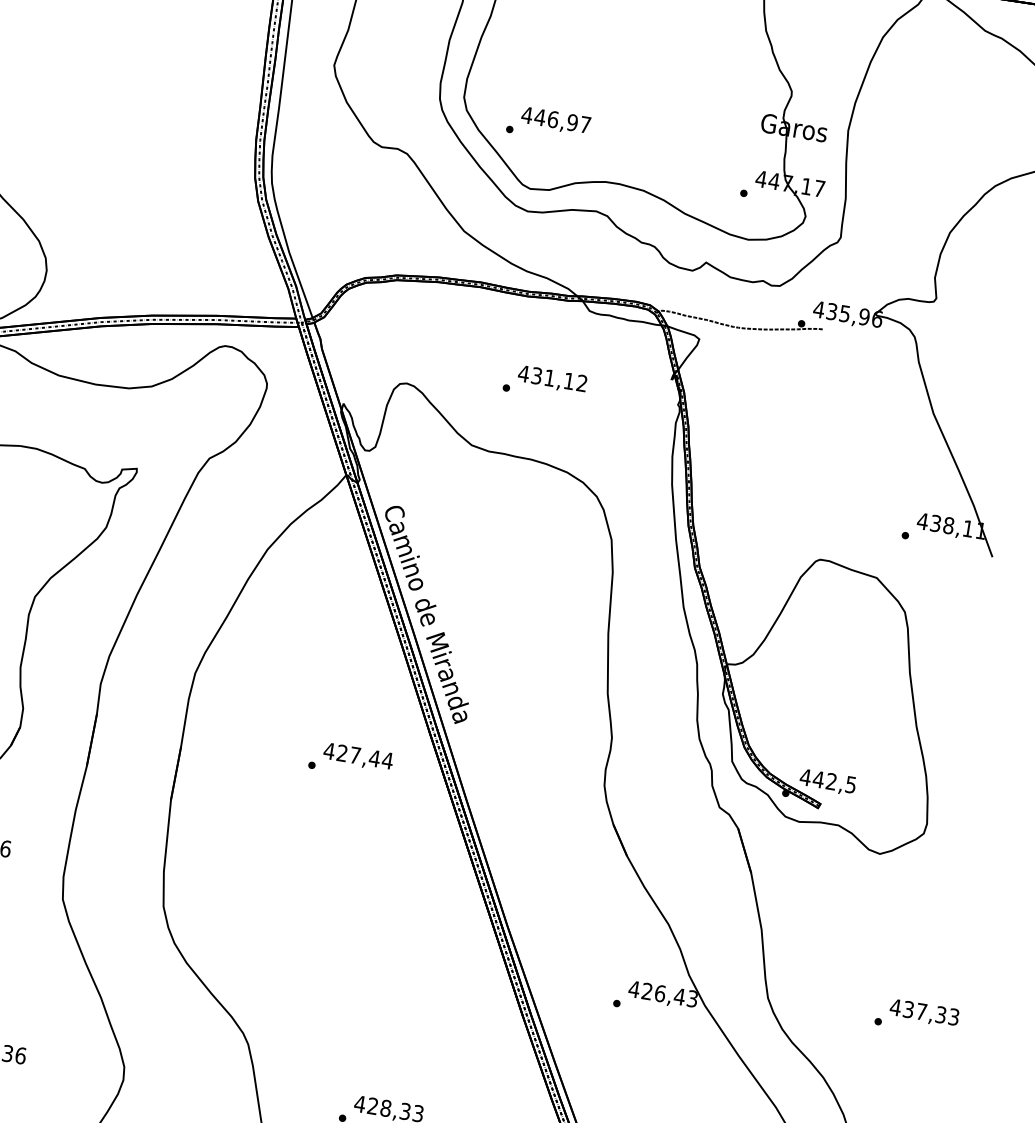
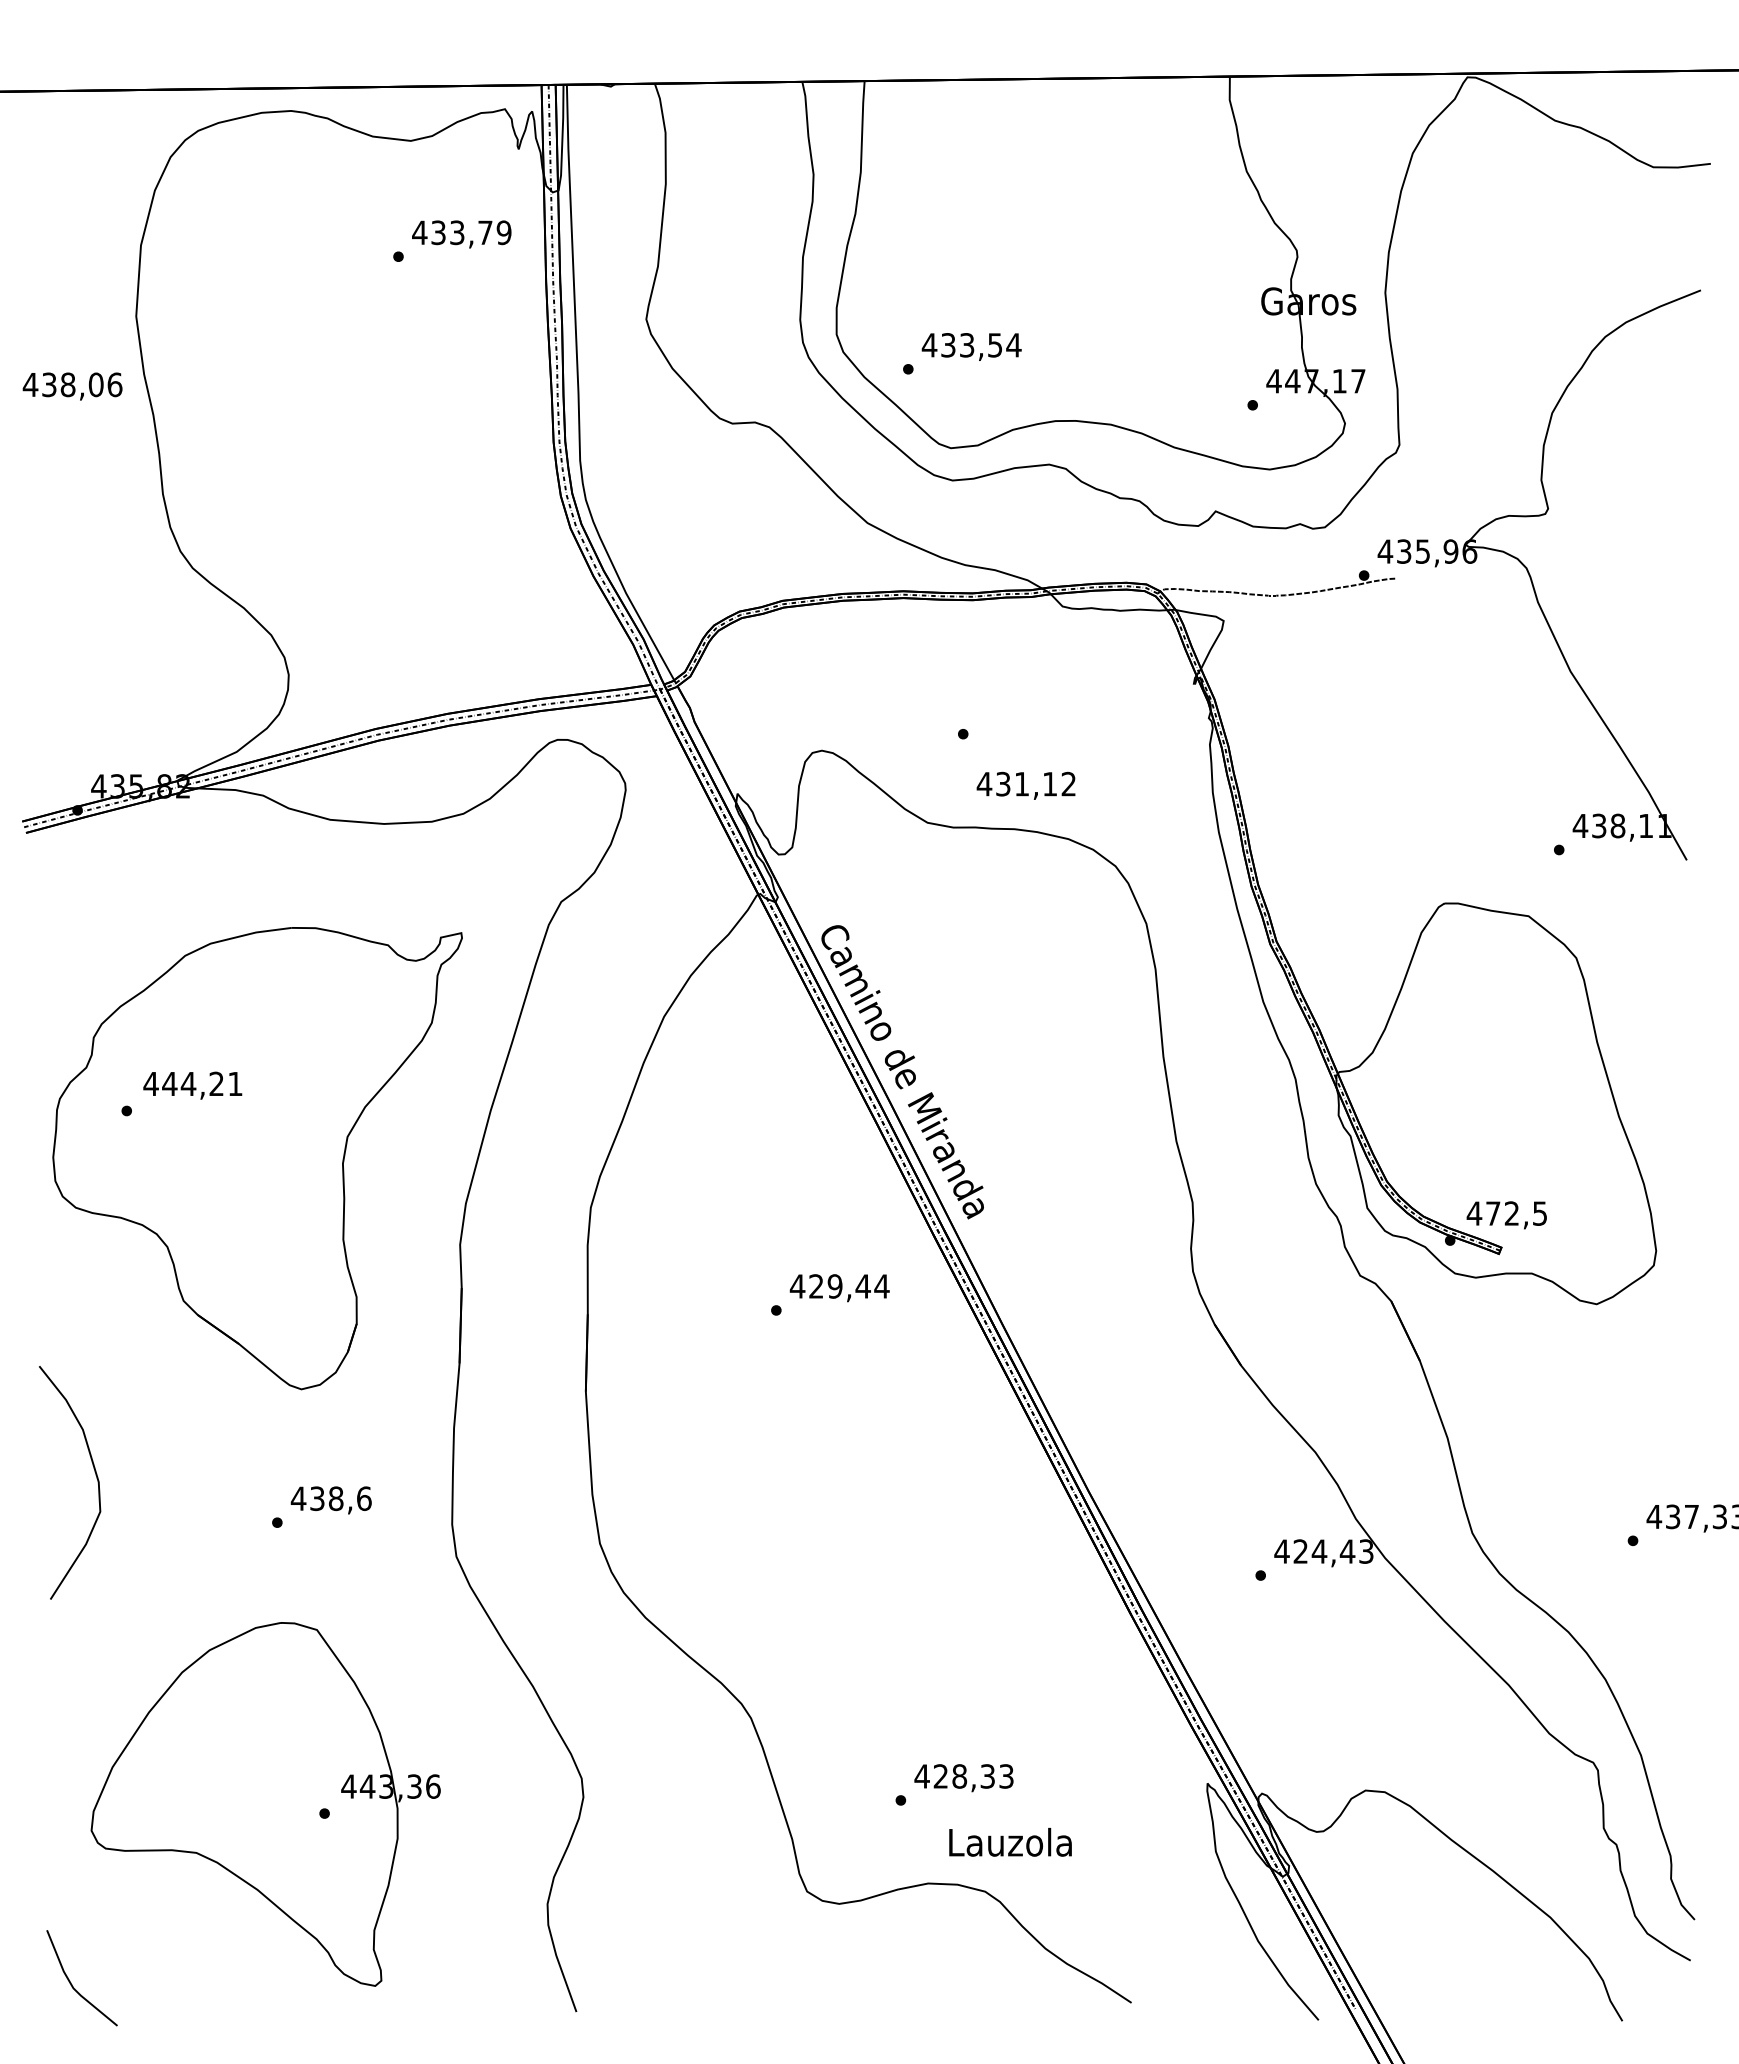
text: (562, 121) -> (980, 345), 446,97 -> 433,54
text: (552, 379) -> (1025, 785), moved
text: (354, 755) -> (834, 1286), 427,44 -> 429,44
text: (818, 779) -> (1492, 1213), 442,5 -> 472,5
text: (660, 993) -> (1319, 1551), 426,43 -> 424,43

